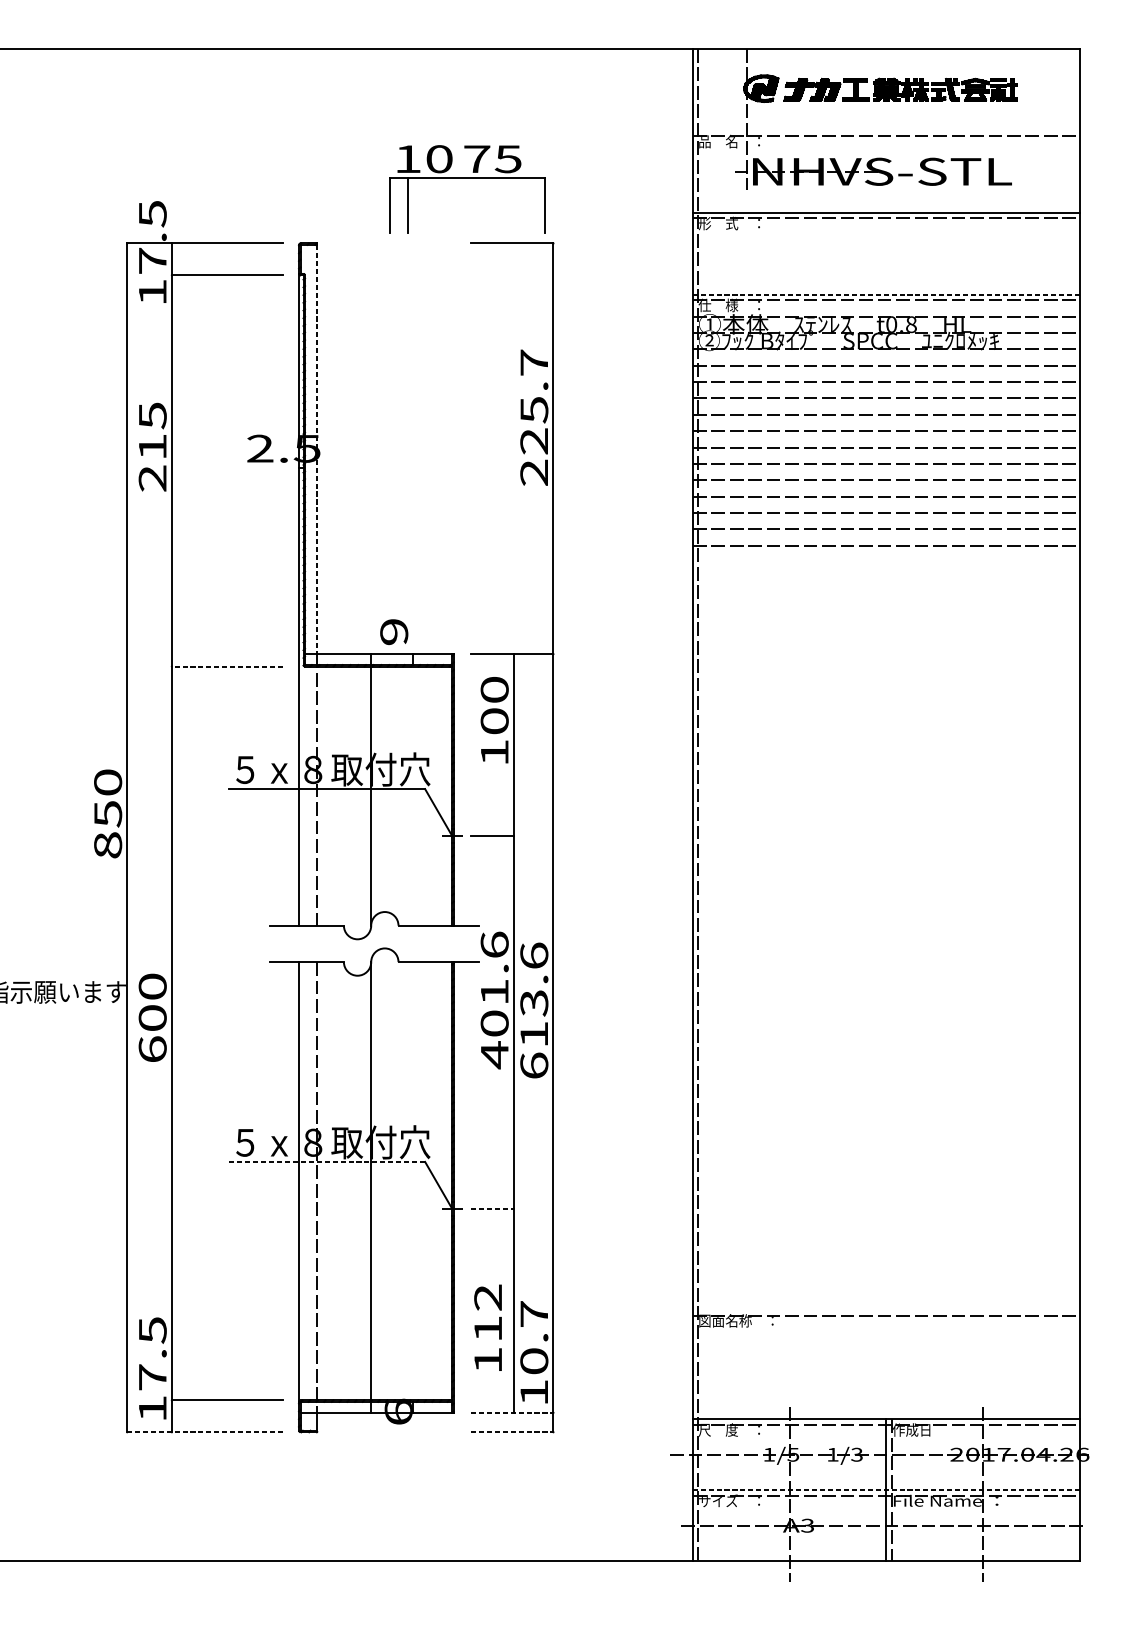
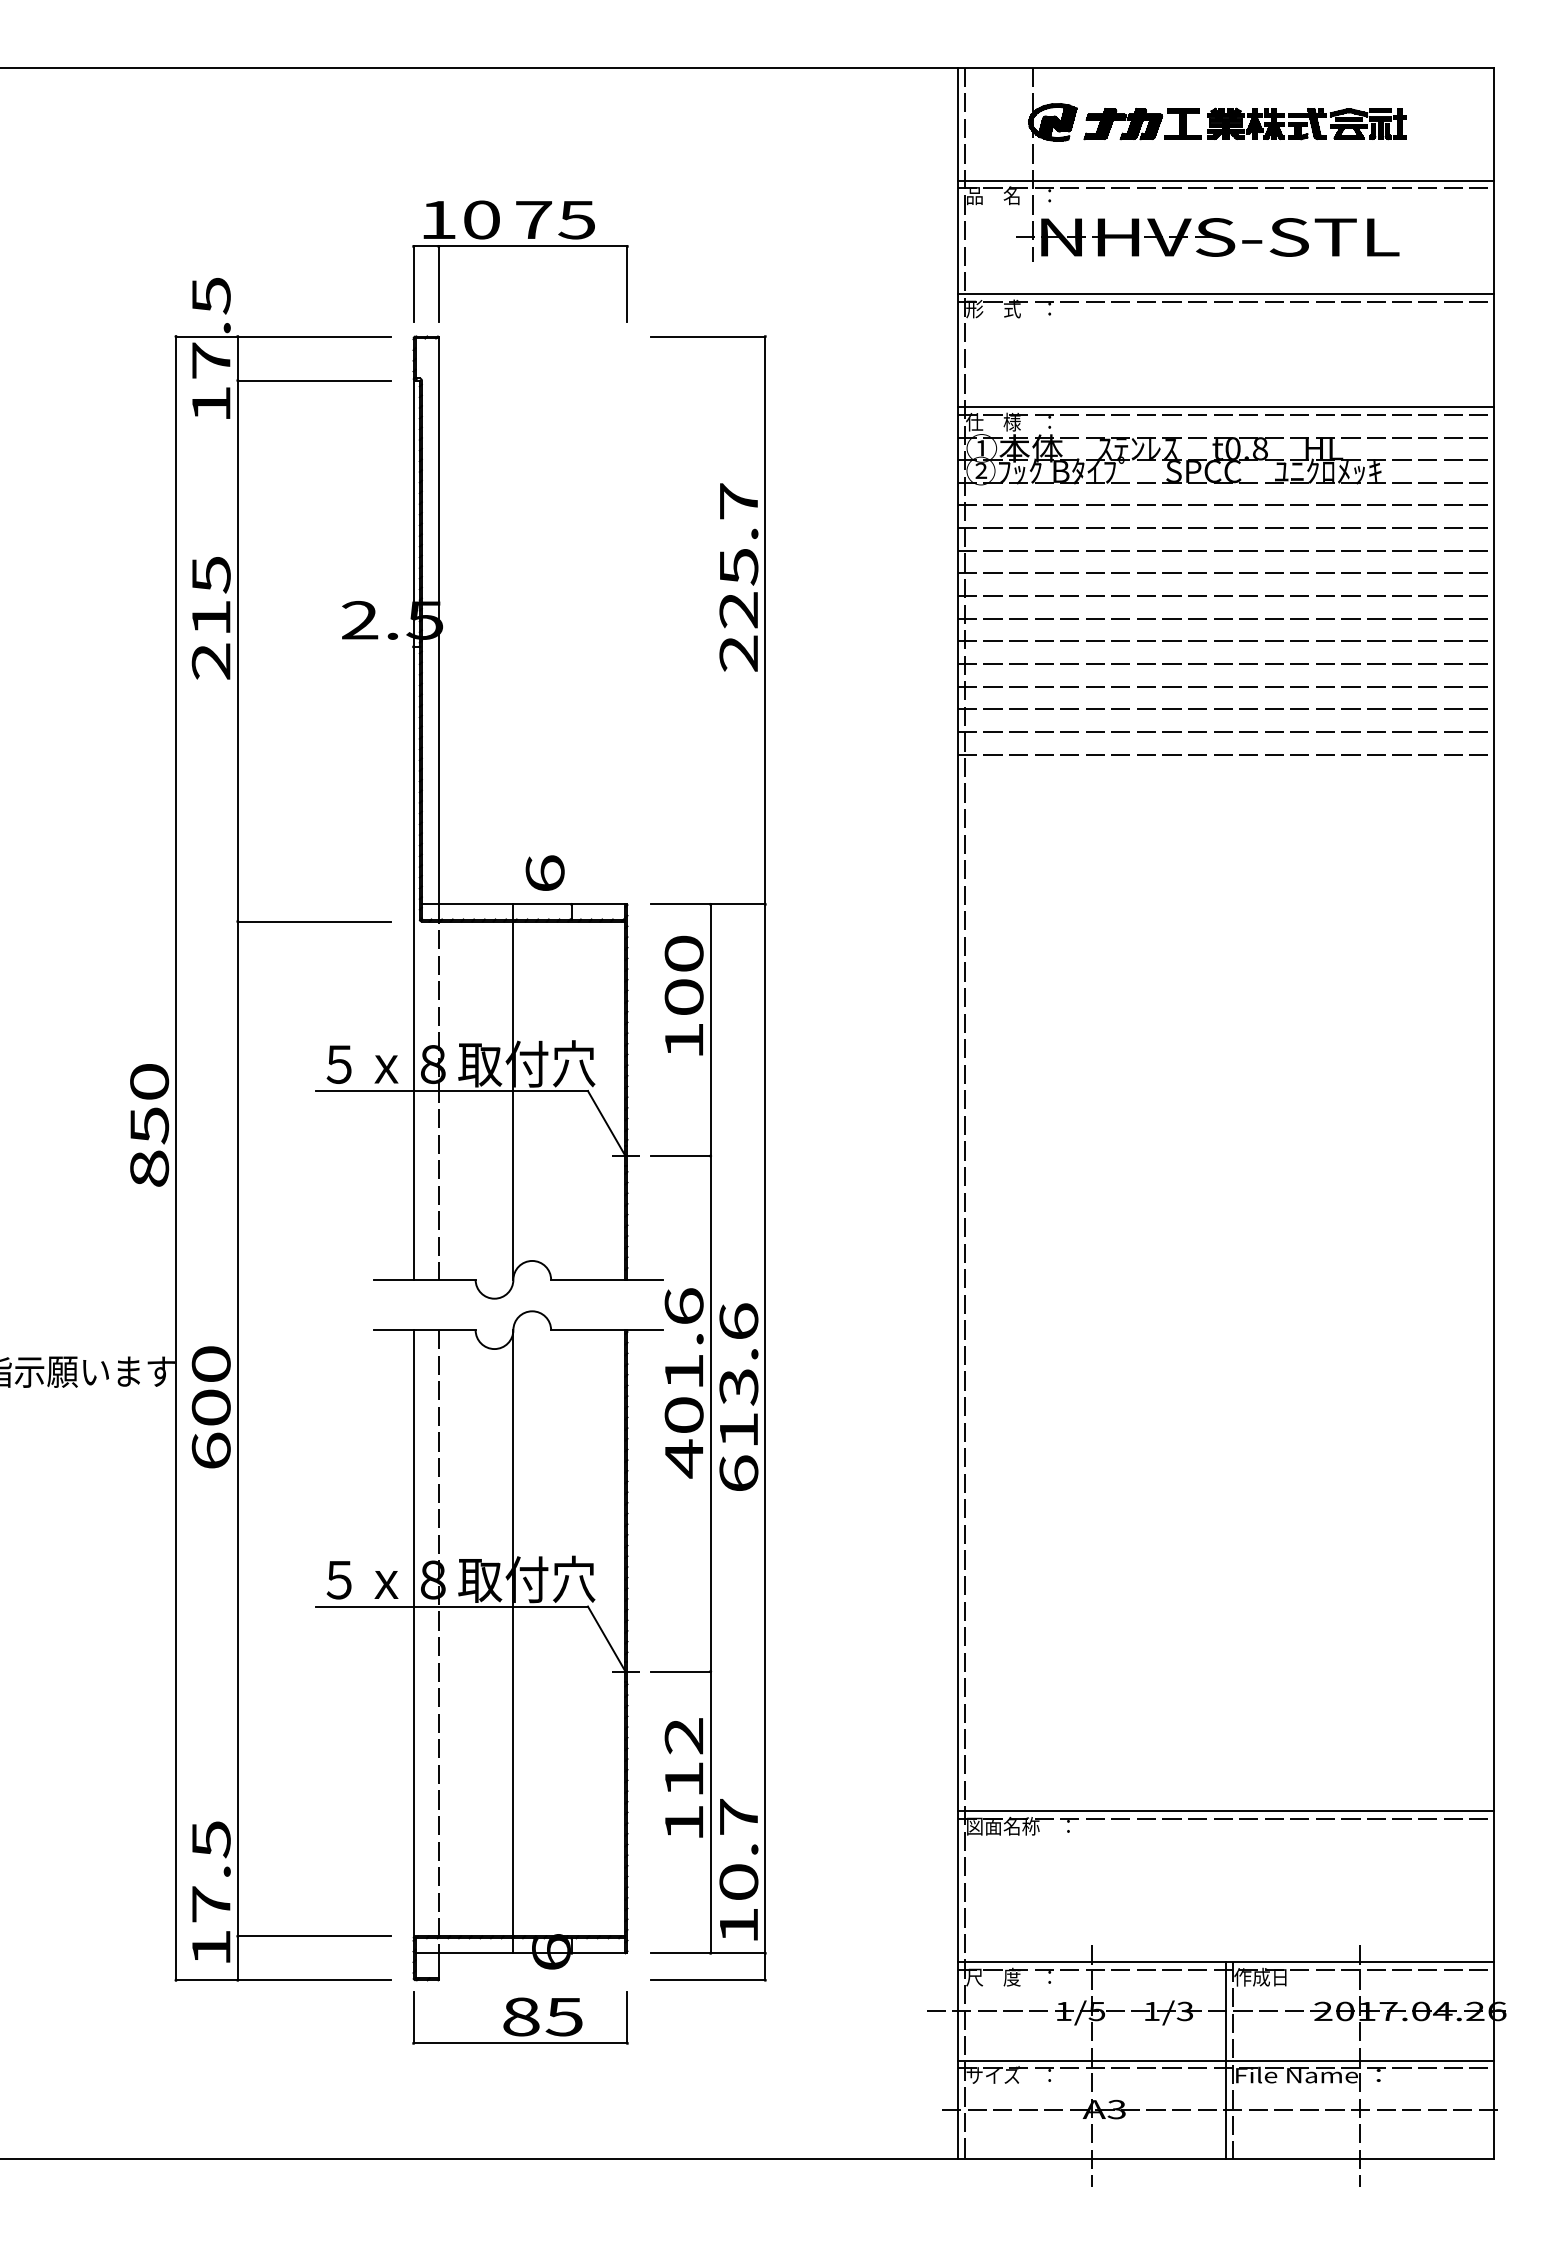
line: (886, 130) -> (1225, 180), added
part: (467, 178) -> (520, 246), moved
line: (886, 294) -> (1225, 407), dashed -> solid
line: (317, 449) -> (438, 621), dashed -> solid
text: (393, 631) -> (544, 873), 9 -> 6
line: (227, 666) -> (314, 921), dashed -> solid
line: (327, 1161) -> (452, 1606), dashed -> solid
line: (492, 1208) -> (680, 1671), dashed -> solid
line: (886, 1310) -> (1225, 1811), added
text: (487, 1327) -> (683, 1777), moved
line: (512, 1412) -> (708, 1953), dashed -> solid
line: (204, 1432) -> (283, 1980), dashed -> solid
line: (512, 1432) -> (708, 1980), dashed -> solid
part: (376, 1459) -> (520, 2017), added
line: (886, 1490) -> (1225, 2060), dashed -> solid

